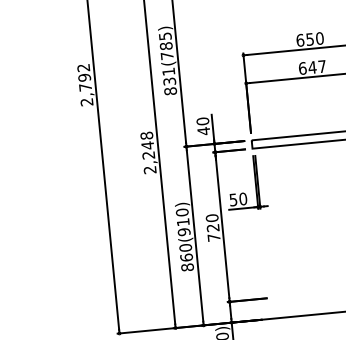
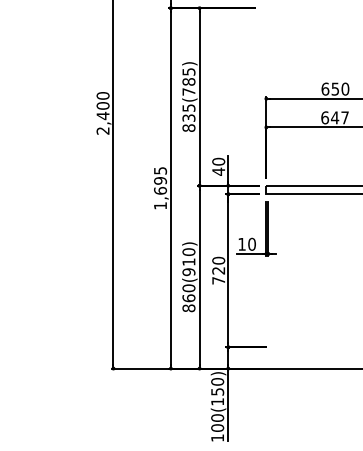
text: (168, 71) -> (188, 107), 831(785) -> 835(785)
text: (84, 78) -> (102, 106), 2,792 -> 2,400
text: (148, 153) -> (160, 188), 2,248 -> 1,695
text: (232, 200) -> (241, 244), 50 -> 10

